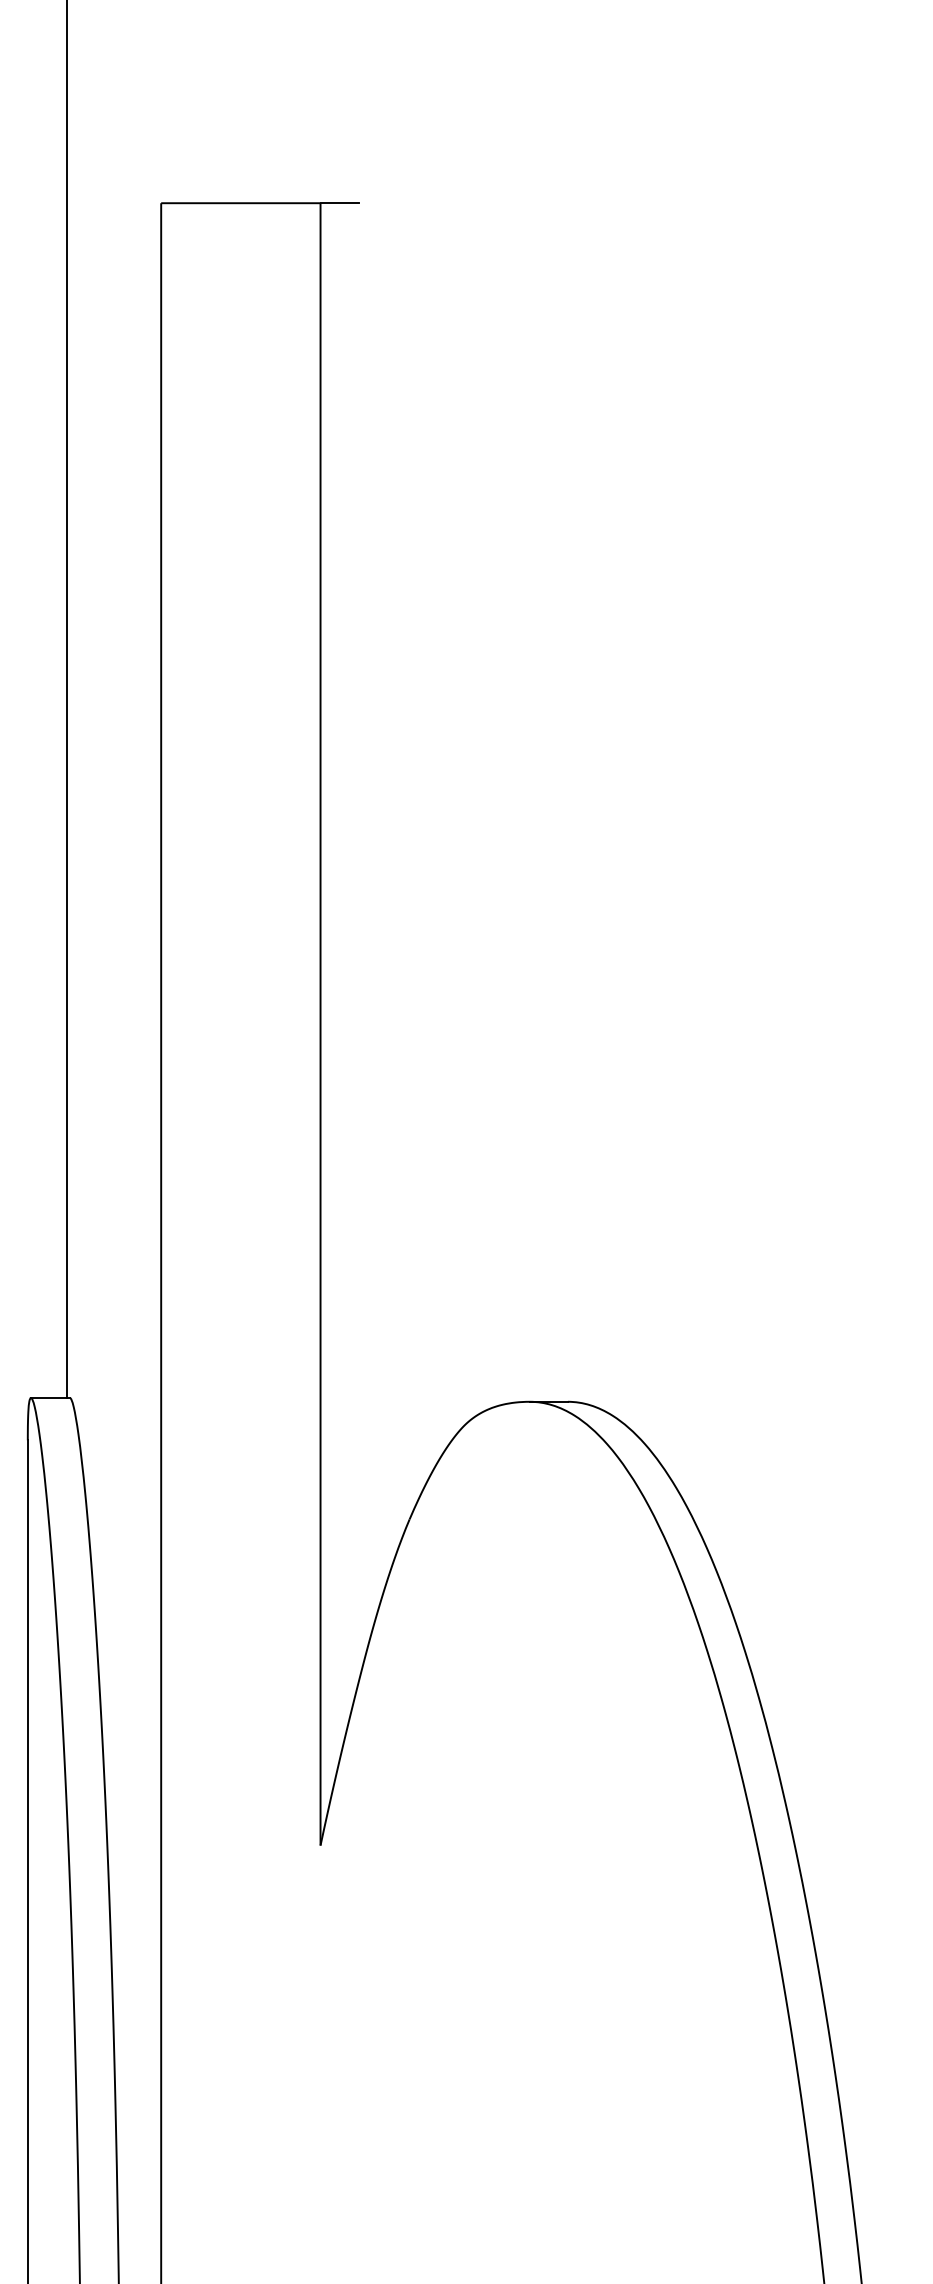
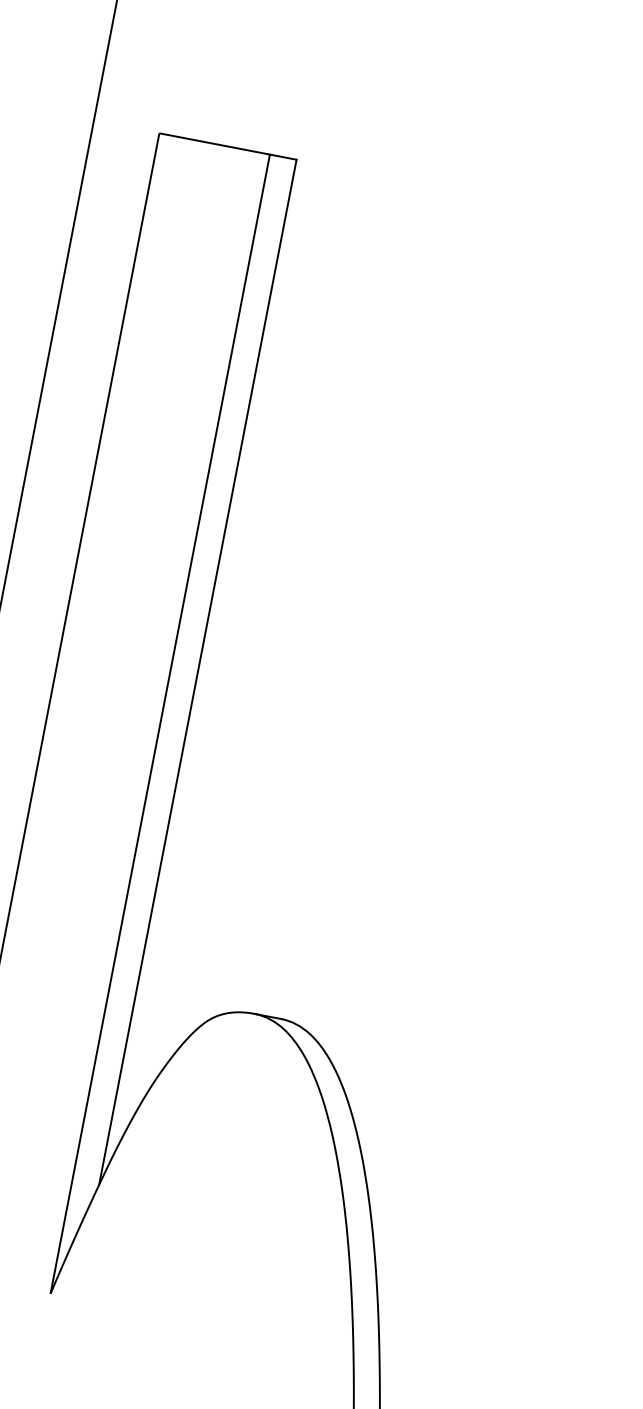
line: (358, 942) -> (197, 672), added

